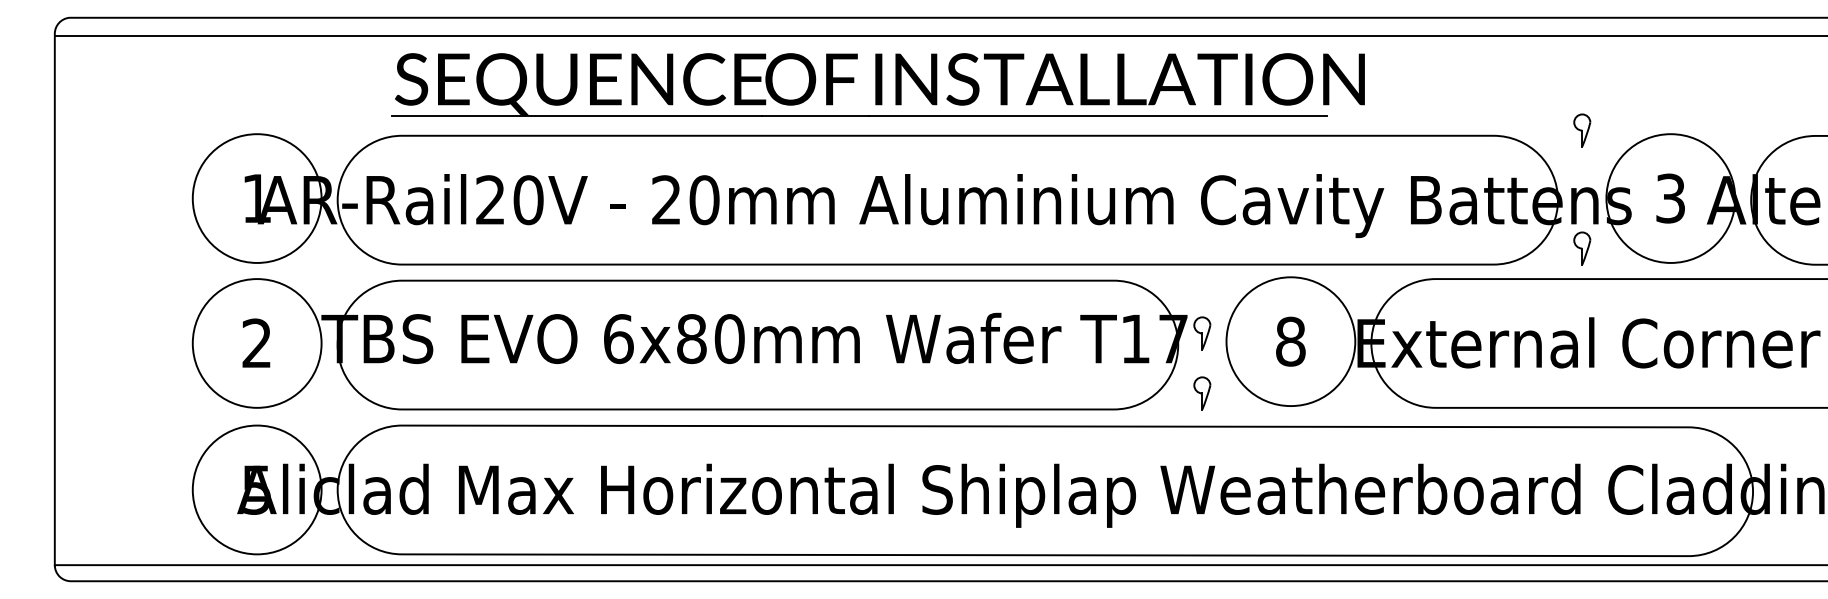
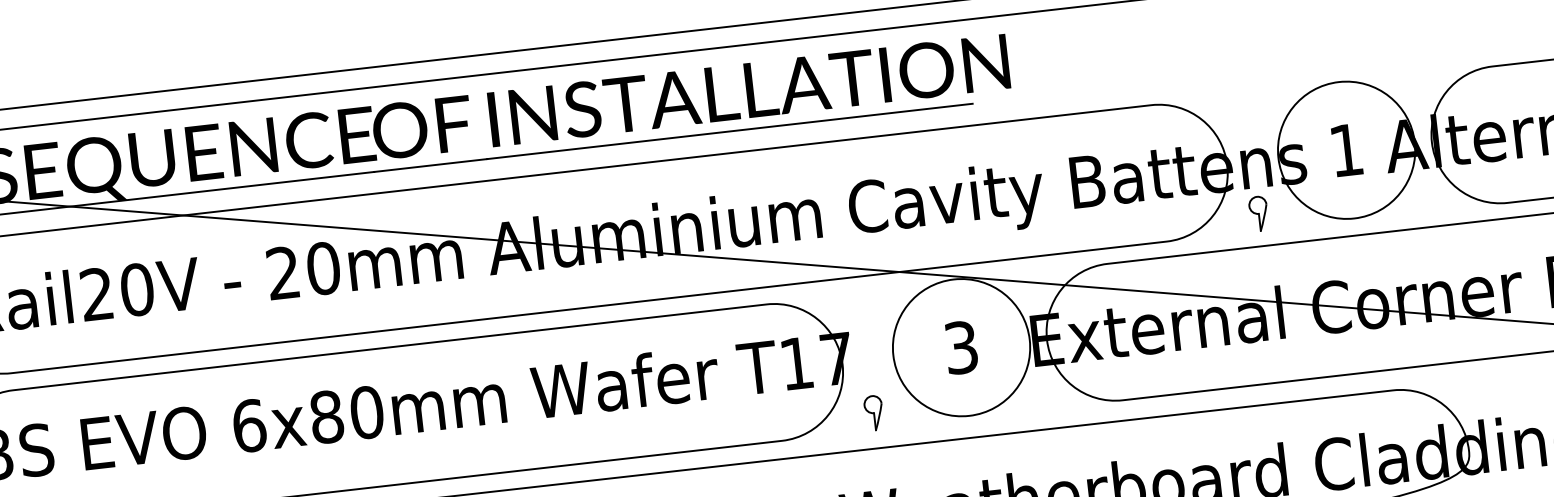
part: (1582, 130) -> (1244, 88), removed
text: (1670, 198) -> (1346, 150), 3 -> 1
part: (1202, 333) -> (866, 349), removed
text: (1290, 341) -> (961, 347), 8 -> 3

